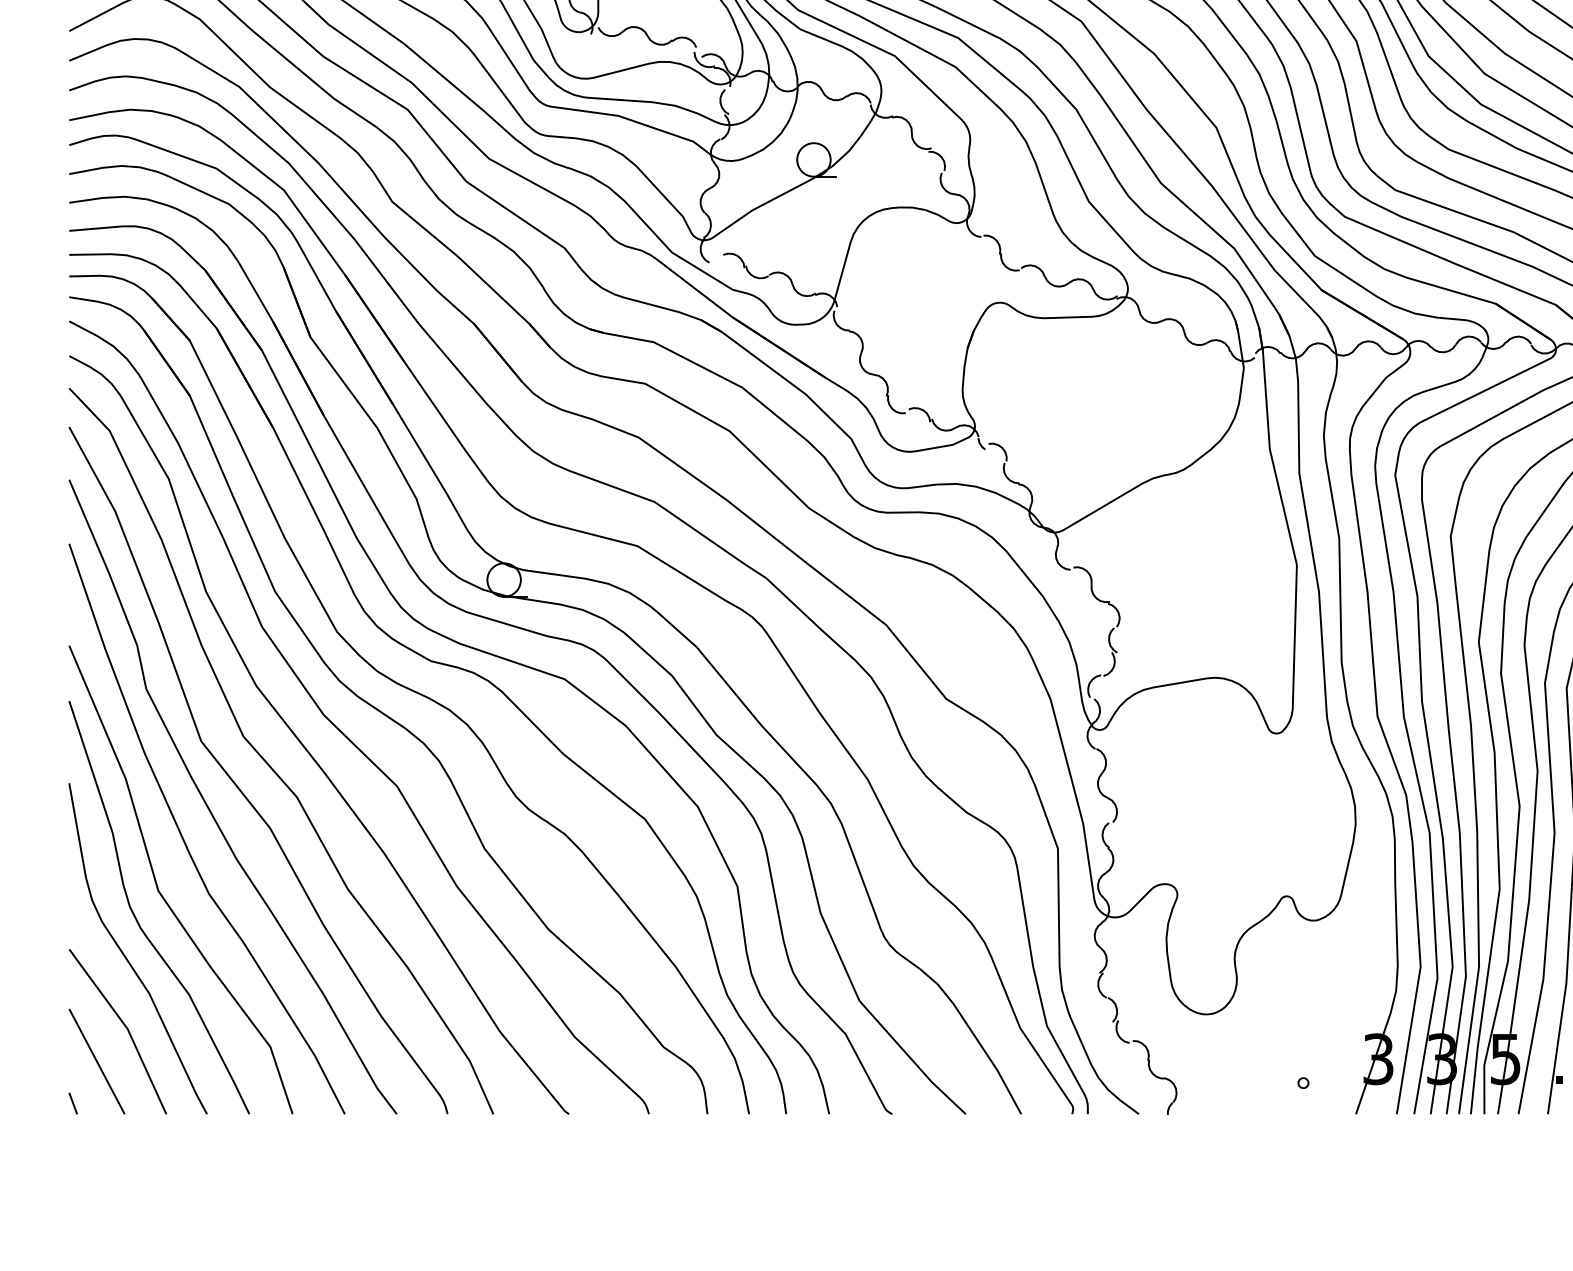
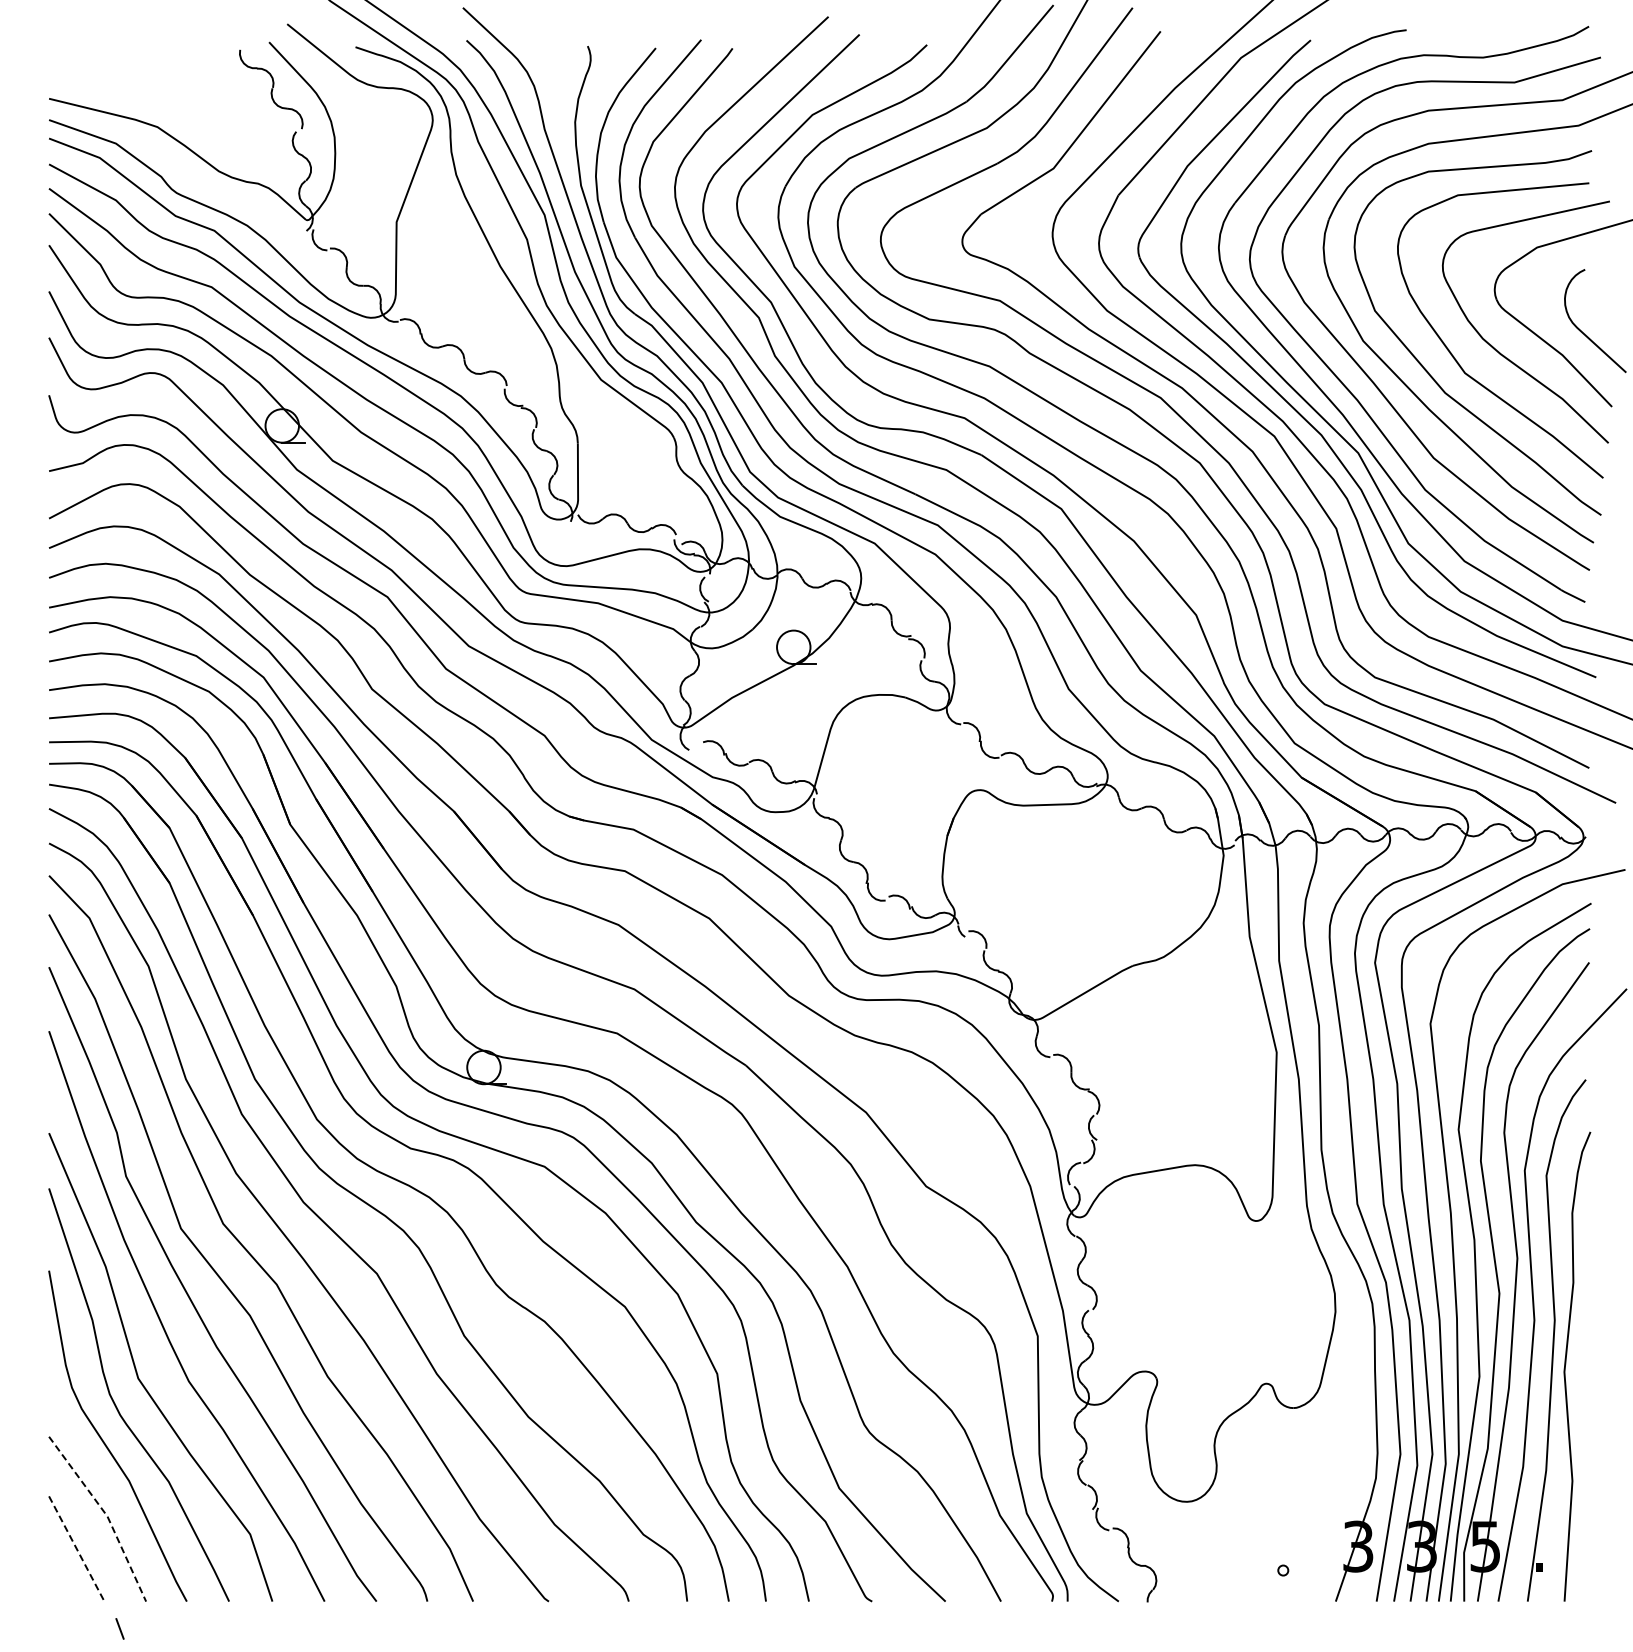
line: (126, 1027) -> (106, 1514), solid -> dashed
line: (97, 1062) -> (77, 1549), solid -> dashed
line: (72, 1103) -> (119, 1628), moved

